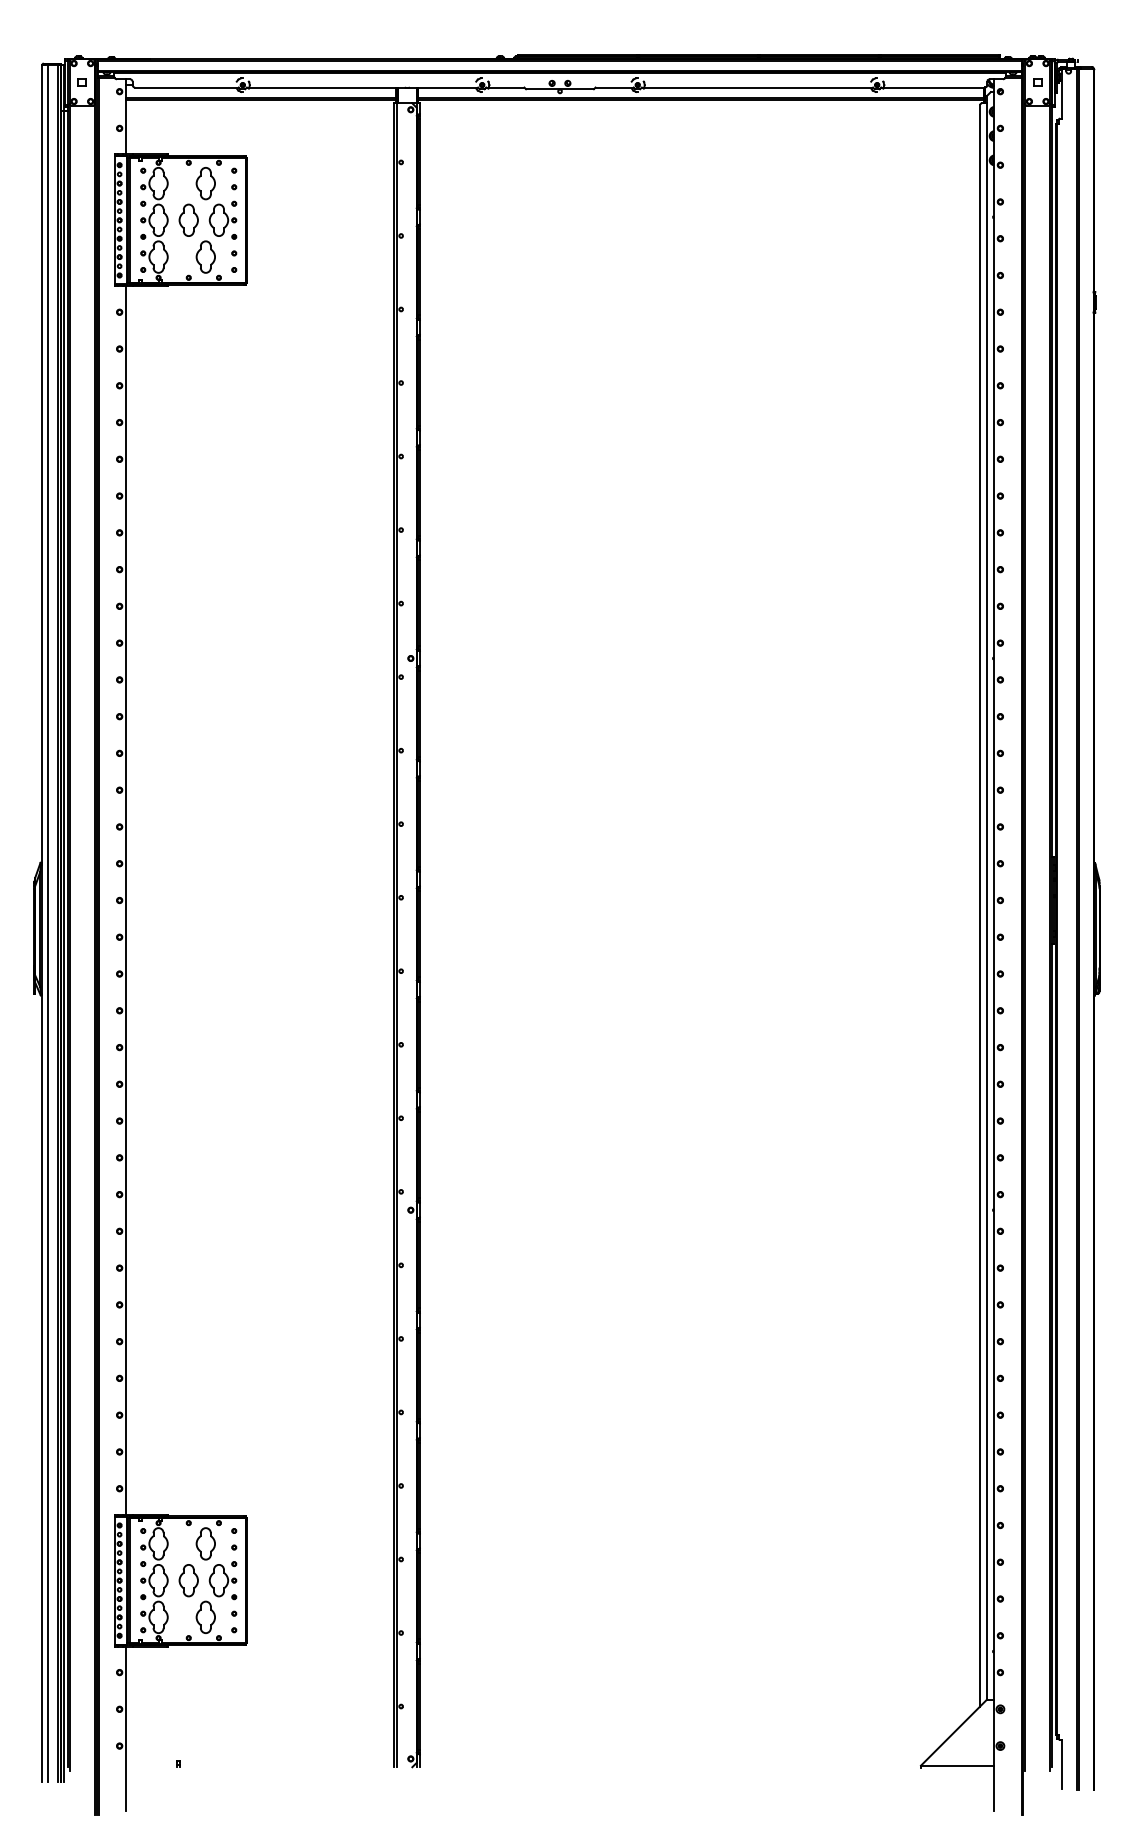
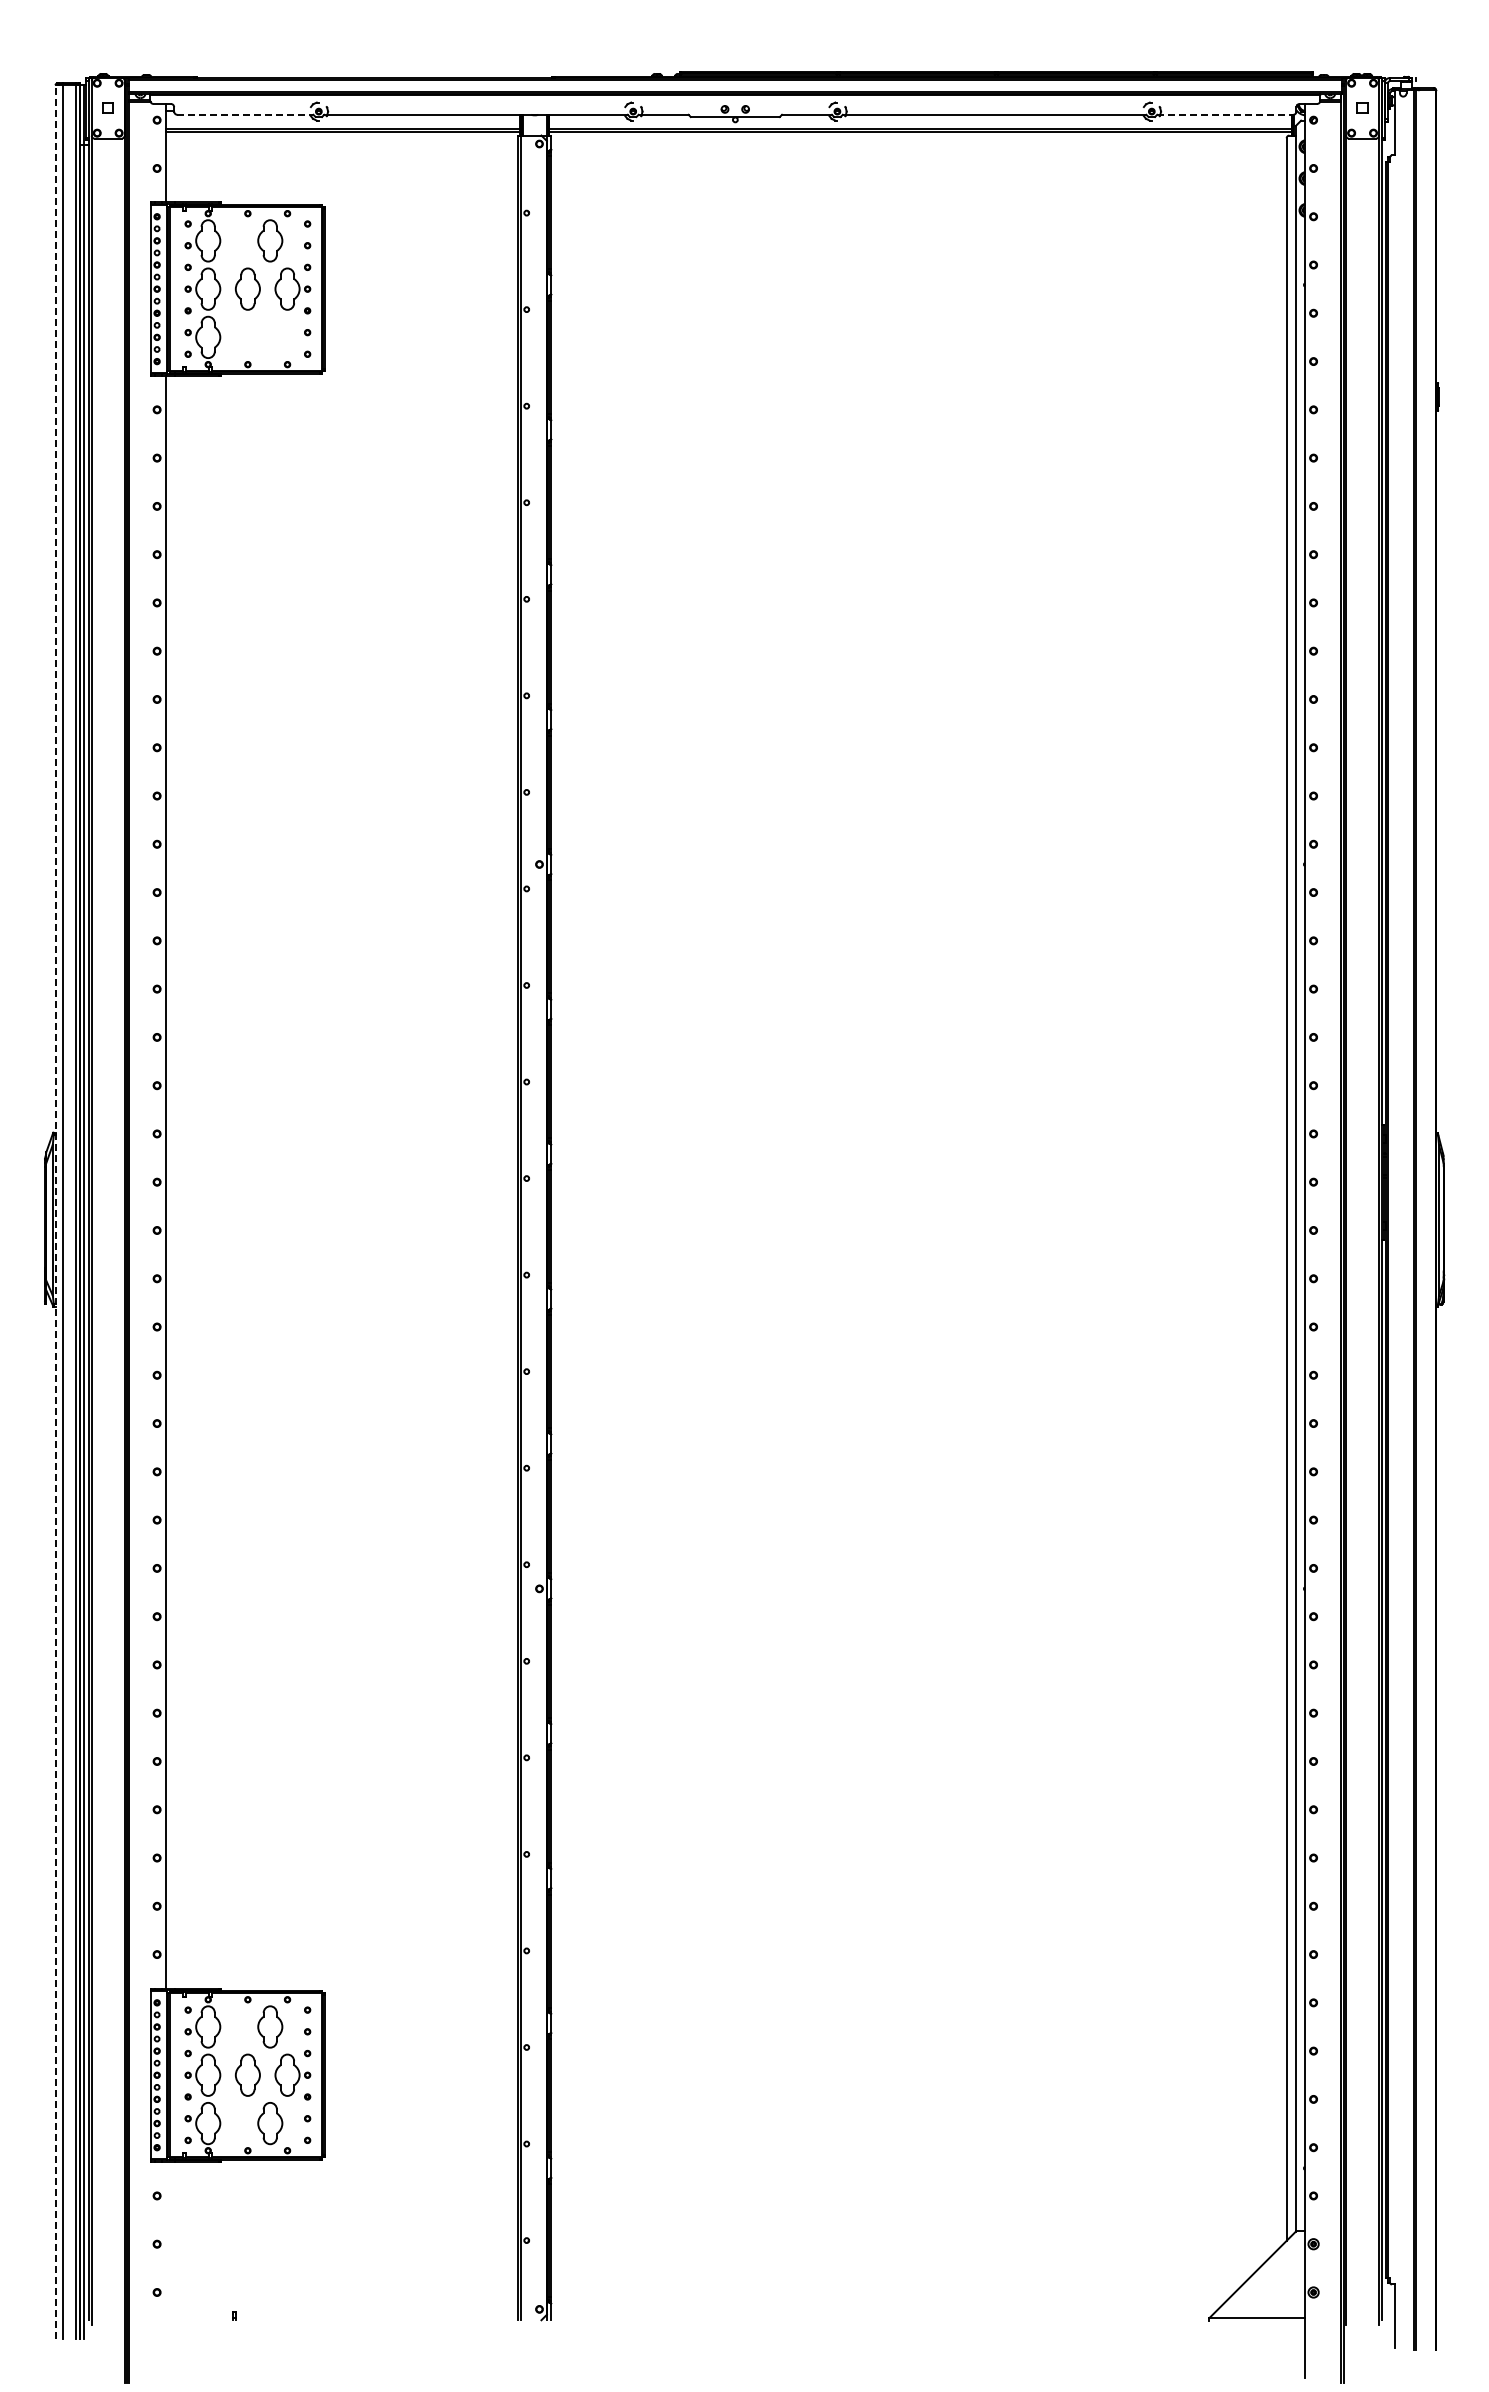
line: (186, 87) -> (245, 114), solid -> dashed
line: (933, 87) -> (1225, 114), solid -> dashed
part: (206, 256) -> (270, 336), removed
line: (42, 922) -> (55, 1211), solid -> dashed
line: (126, 1728) -> (165, 2269), removed

